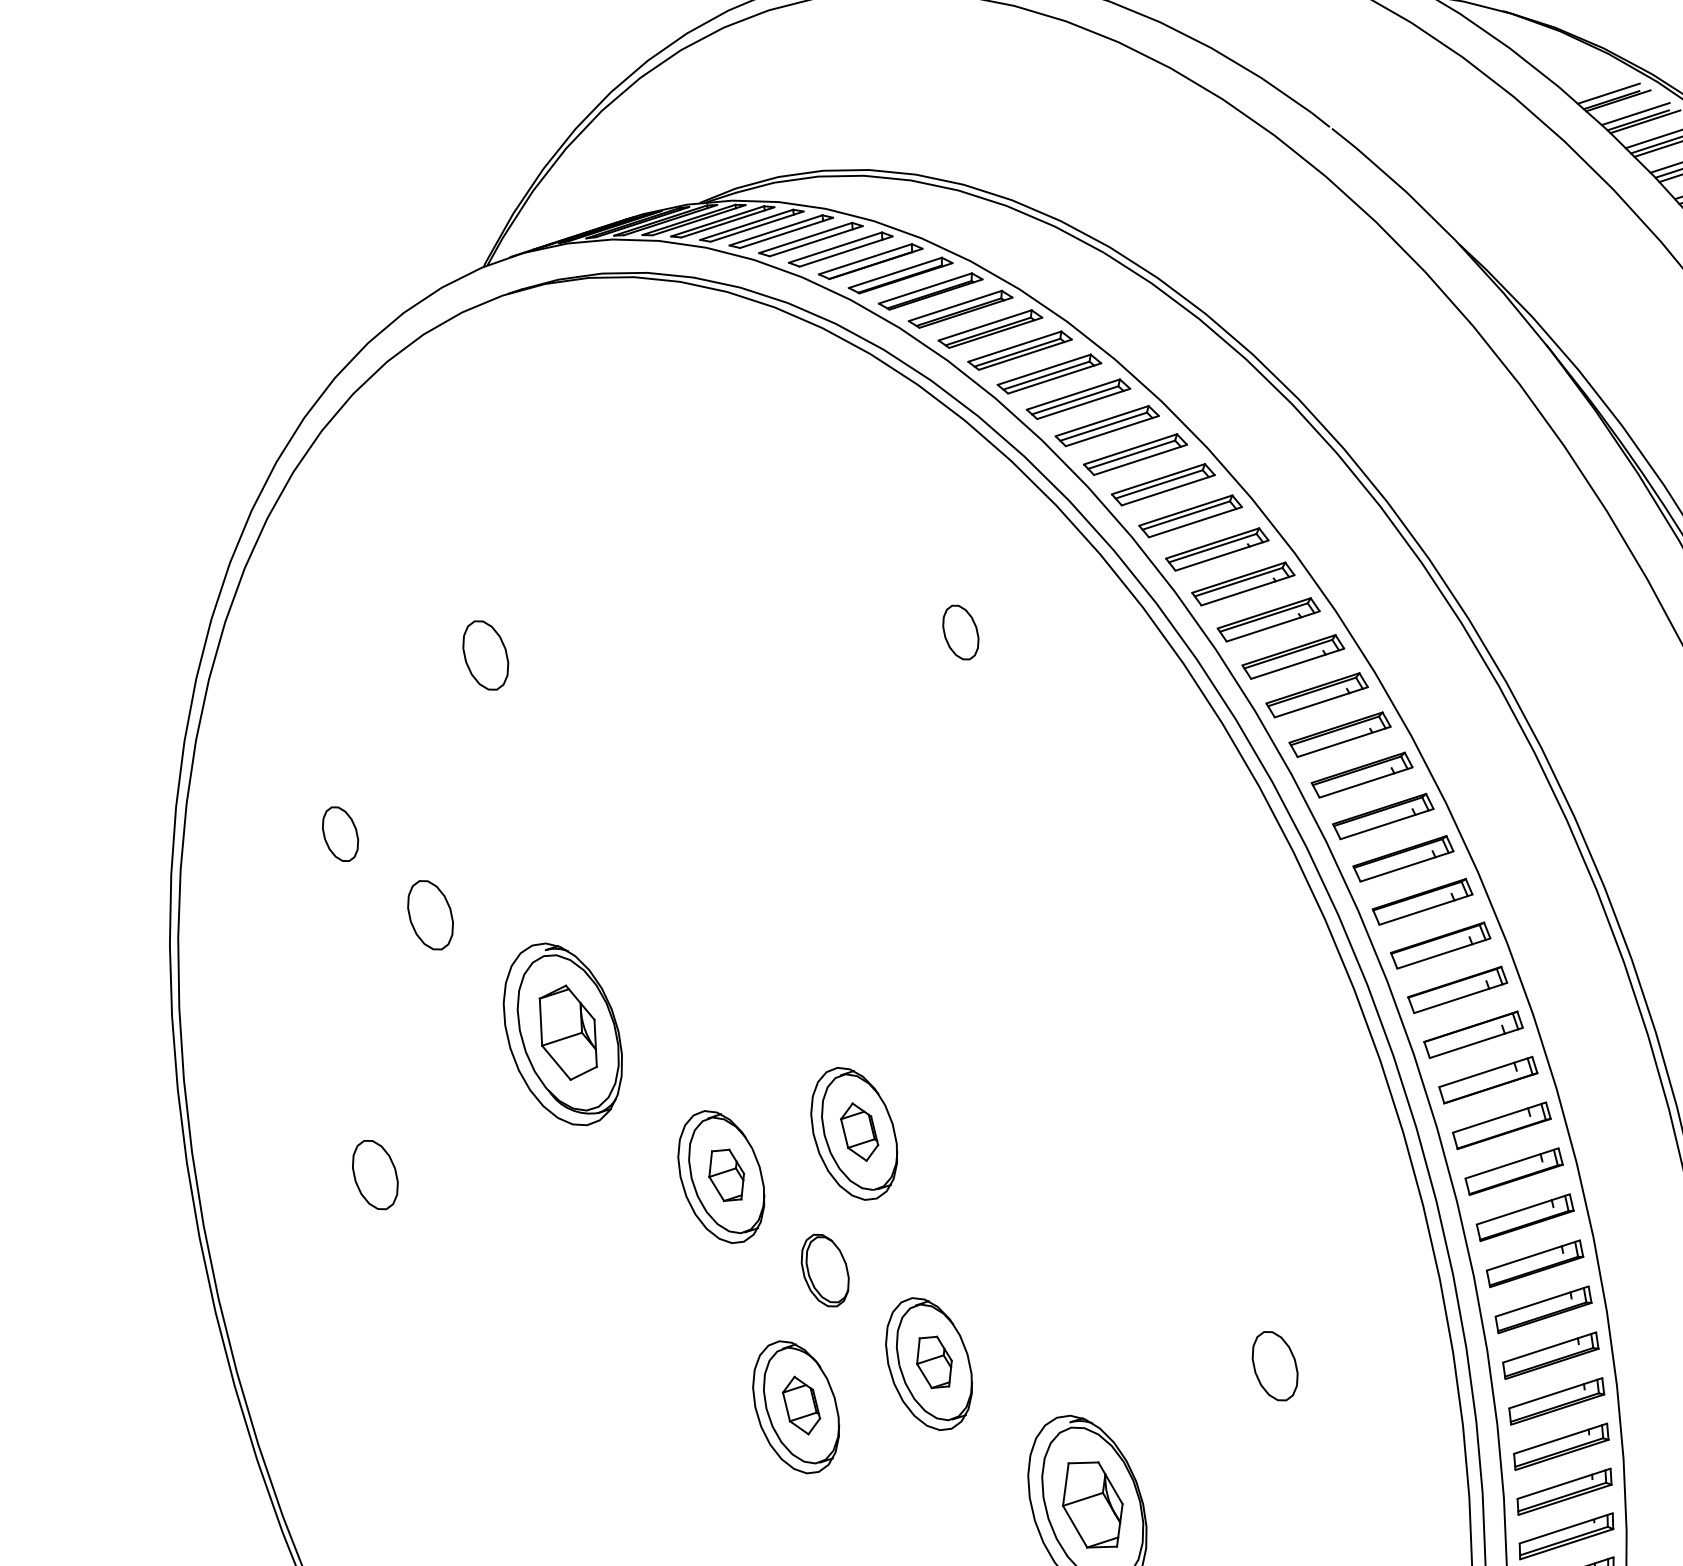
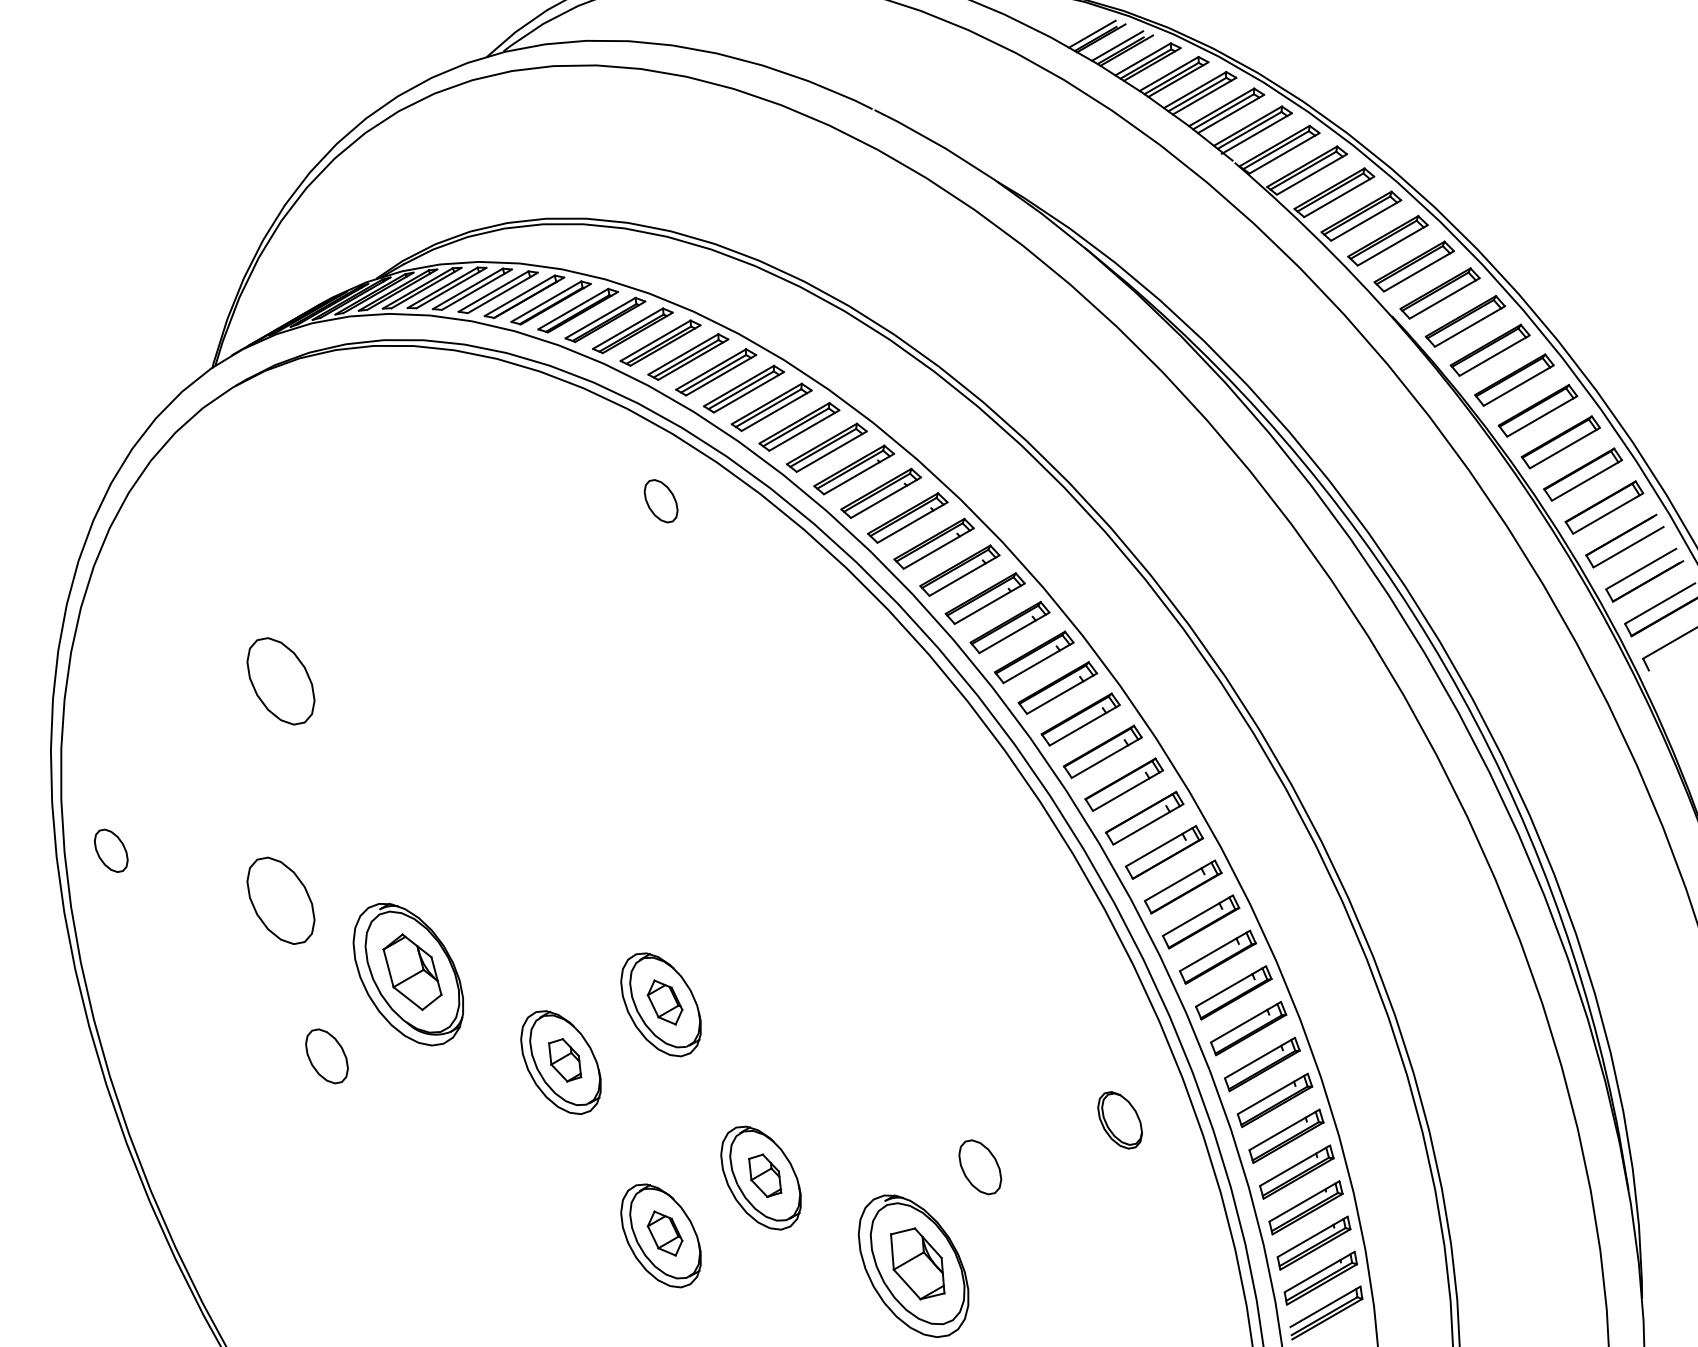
part: (960, 632) -> (660, 501), moved
part: (485, 655) -> (280, 681), size x1.6
part: (340, 833) -> (111, 850), moved
part: (430, 914) -> (280, 900), size x1.6
part: (374, 1175) -> (326, 1056), moved
part: (824, 1270) -> (1119, 1120), moved
part: (1275, 1366) -> (980, 1167), moved

